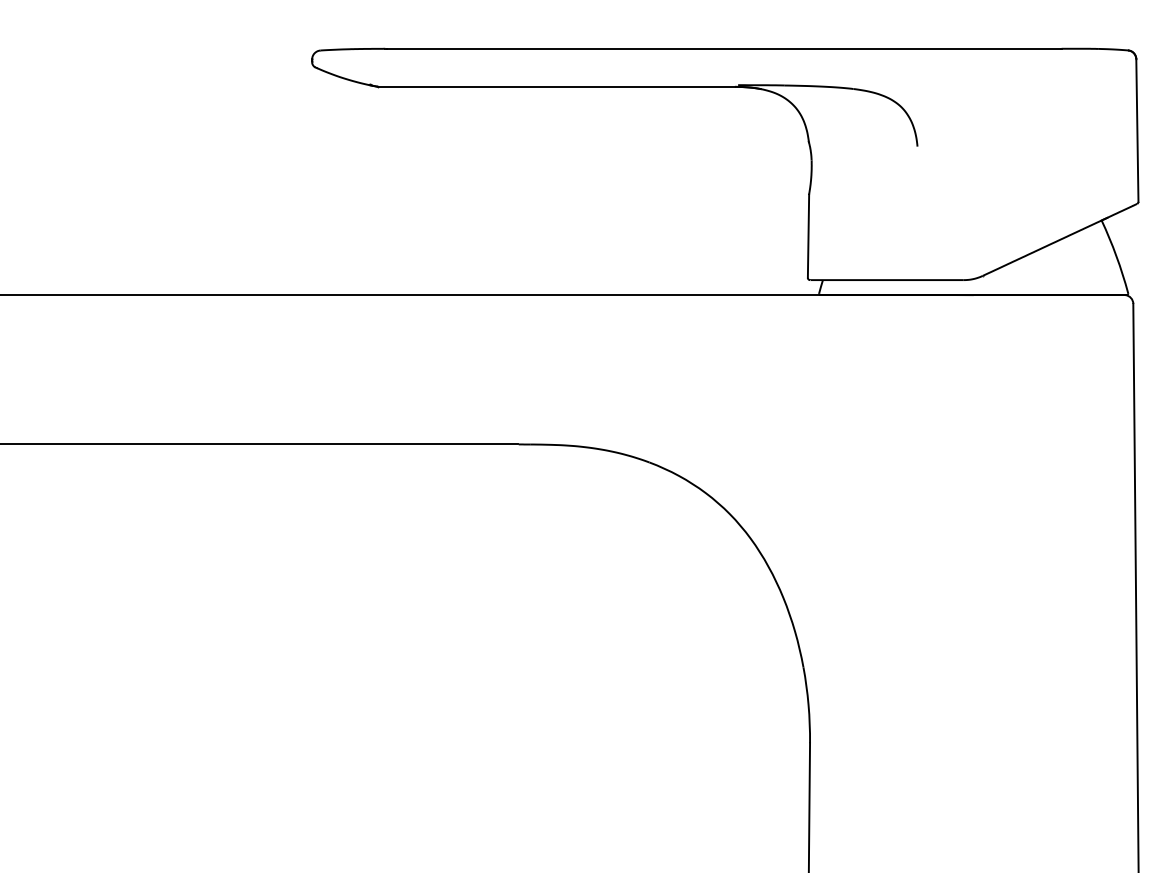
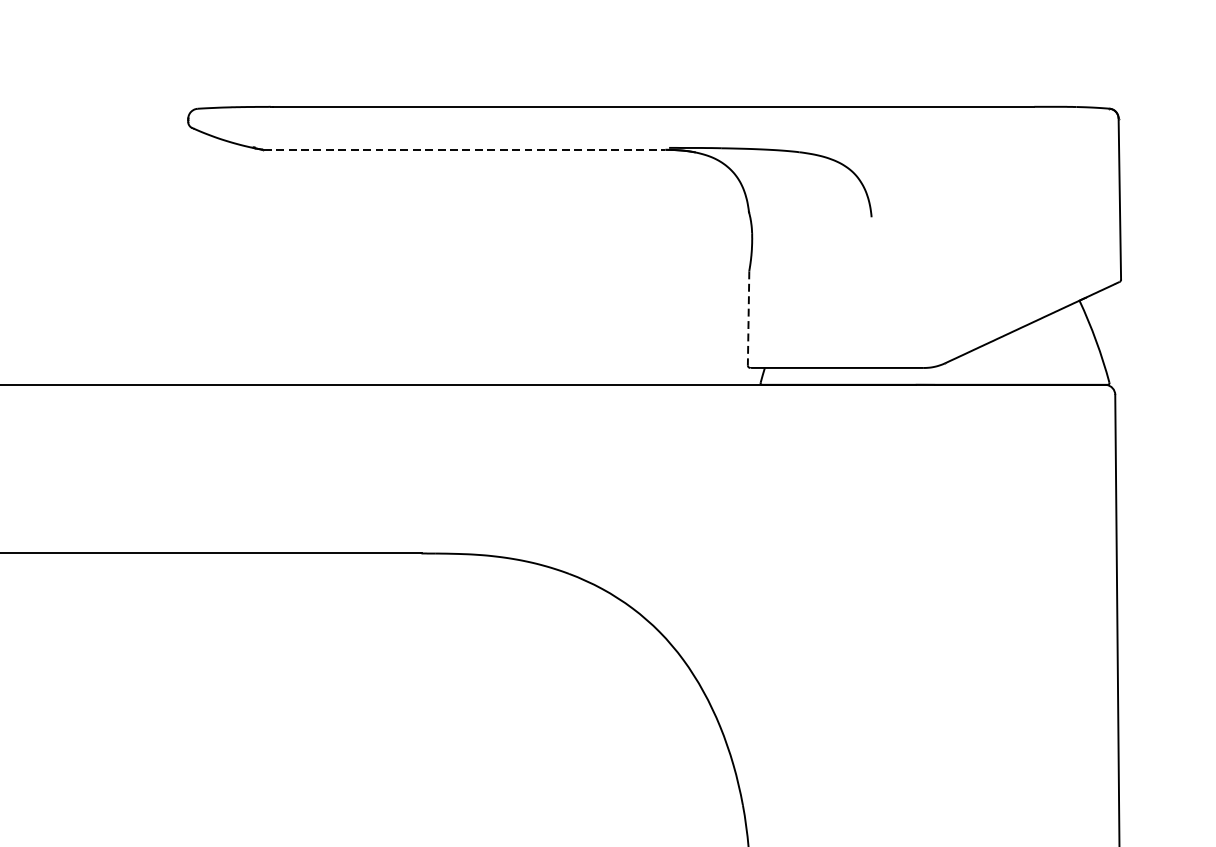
line: (556, 86) -> (464, 149), solid -> dashed
line: (808, 236) -> (748, 318), solid -> dashed

